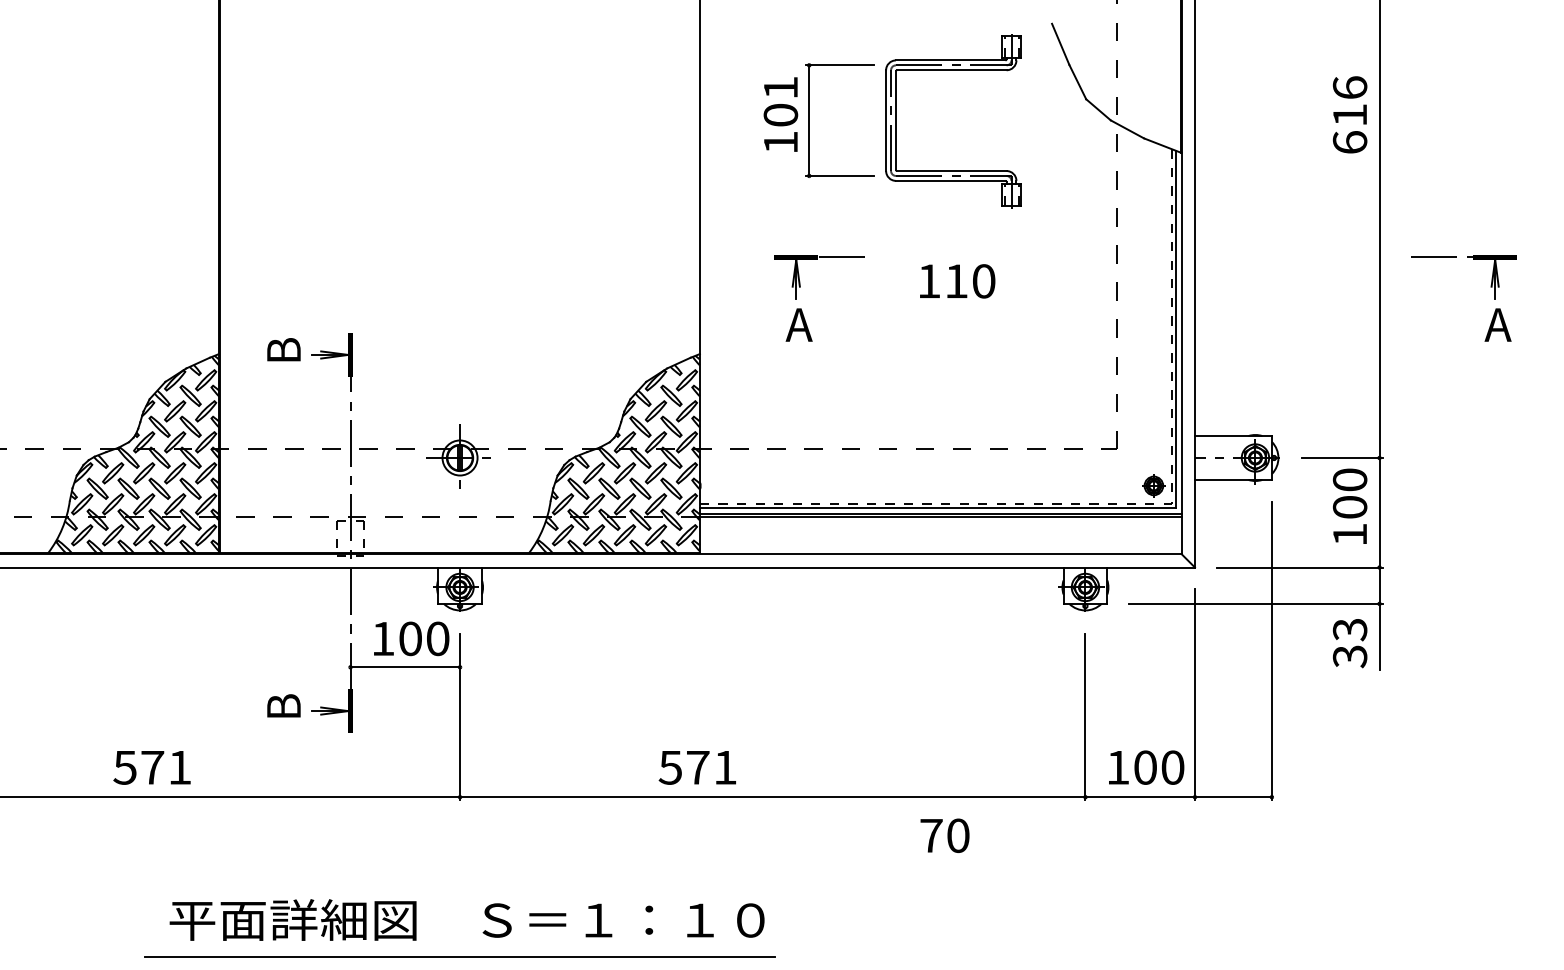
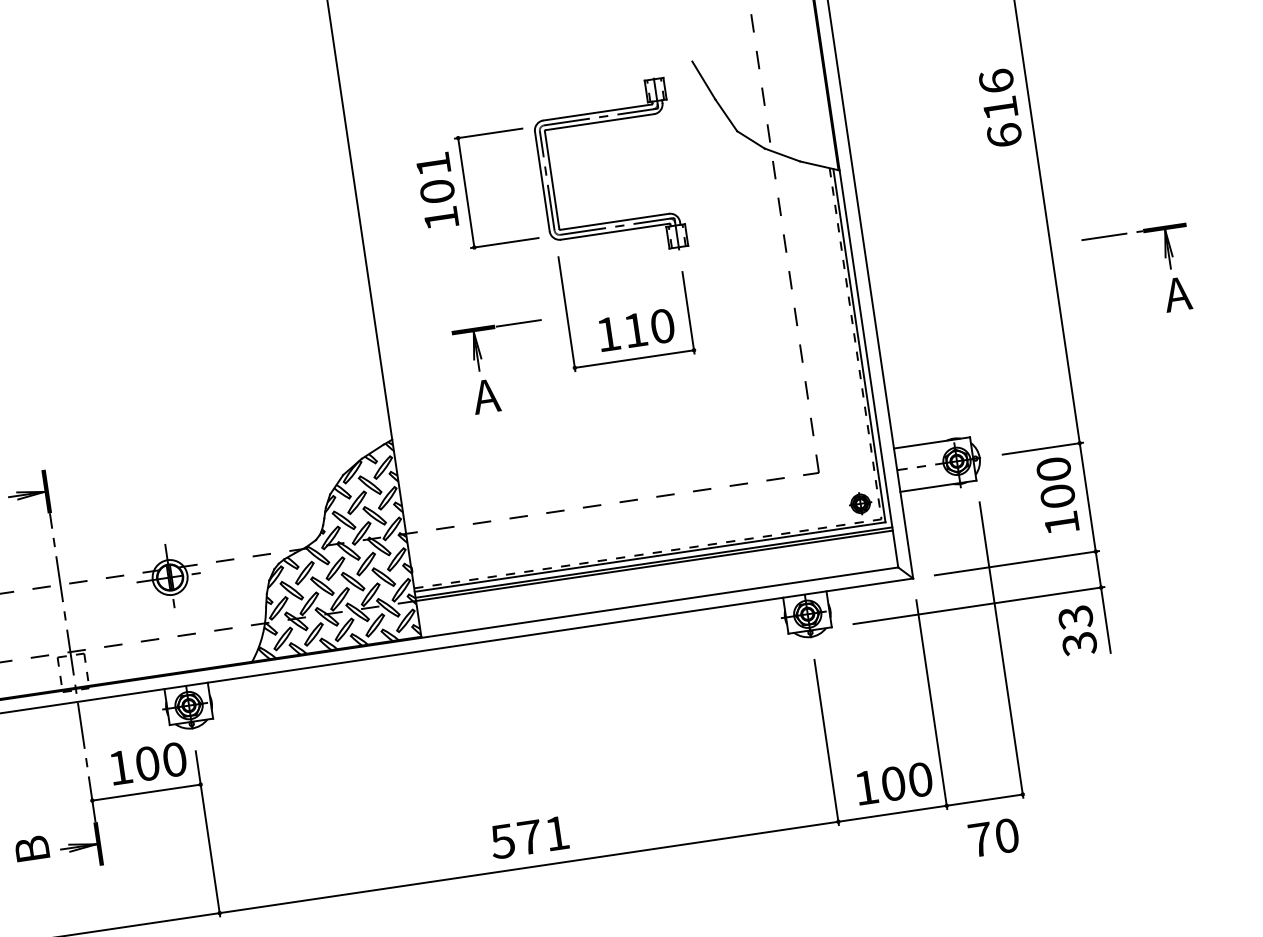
part: (951, 309) -> (634, 358), added
text: (696, 767) -> (528, 837), moved
text: (944, 835) -> (993, 837), moved

